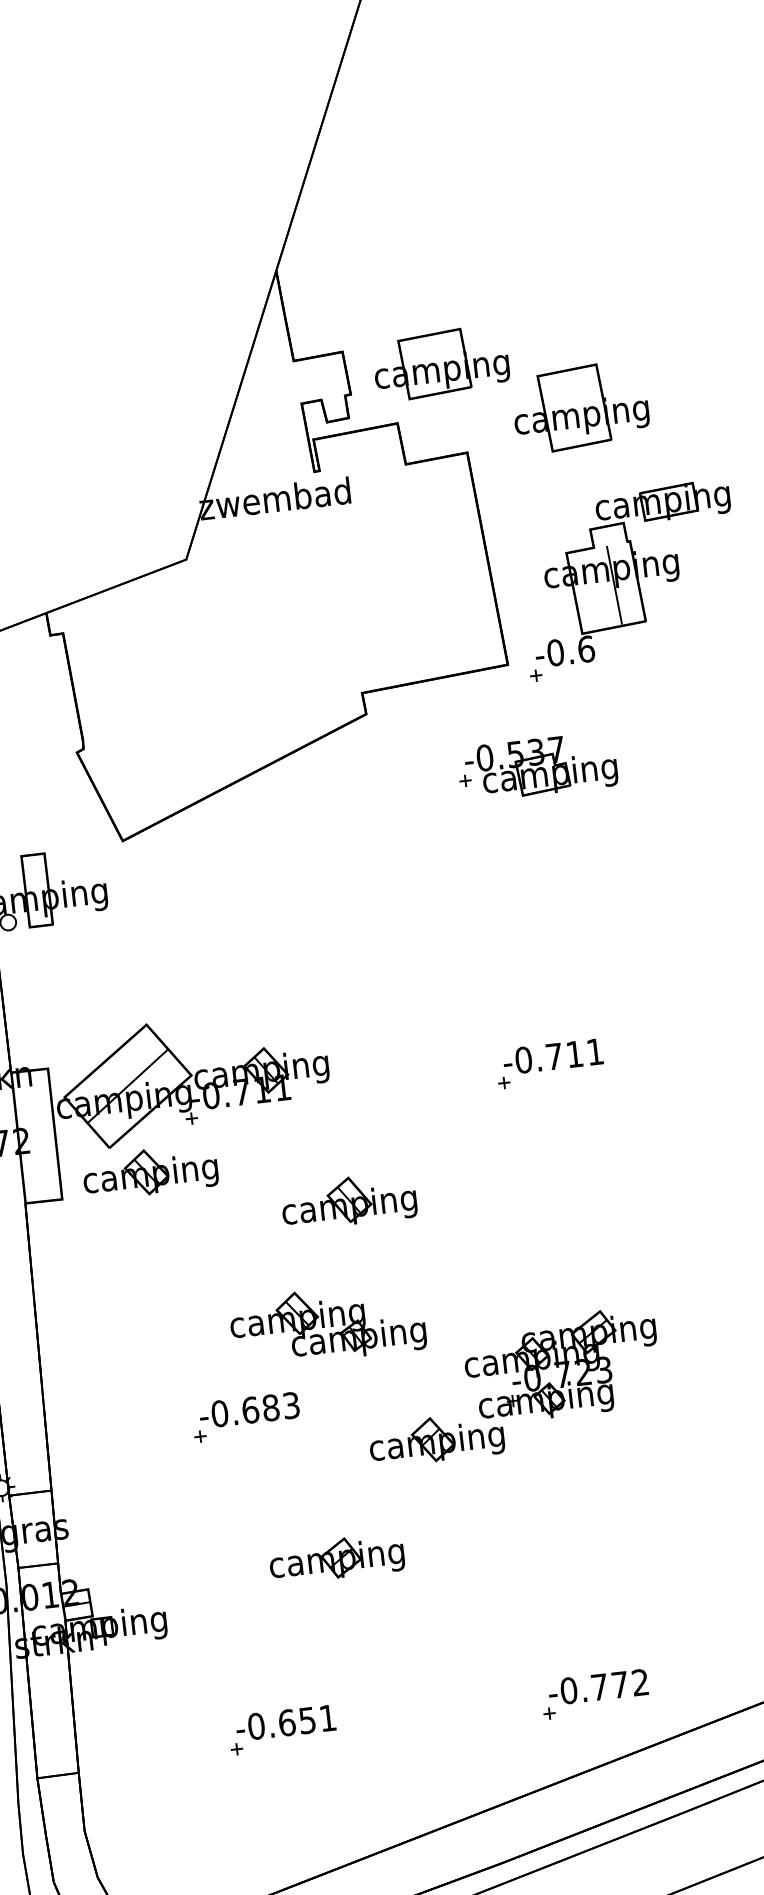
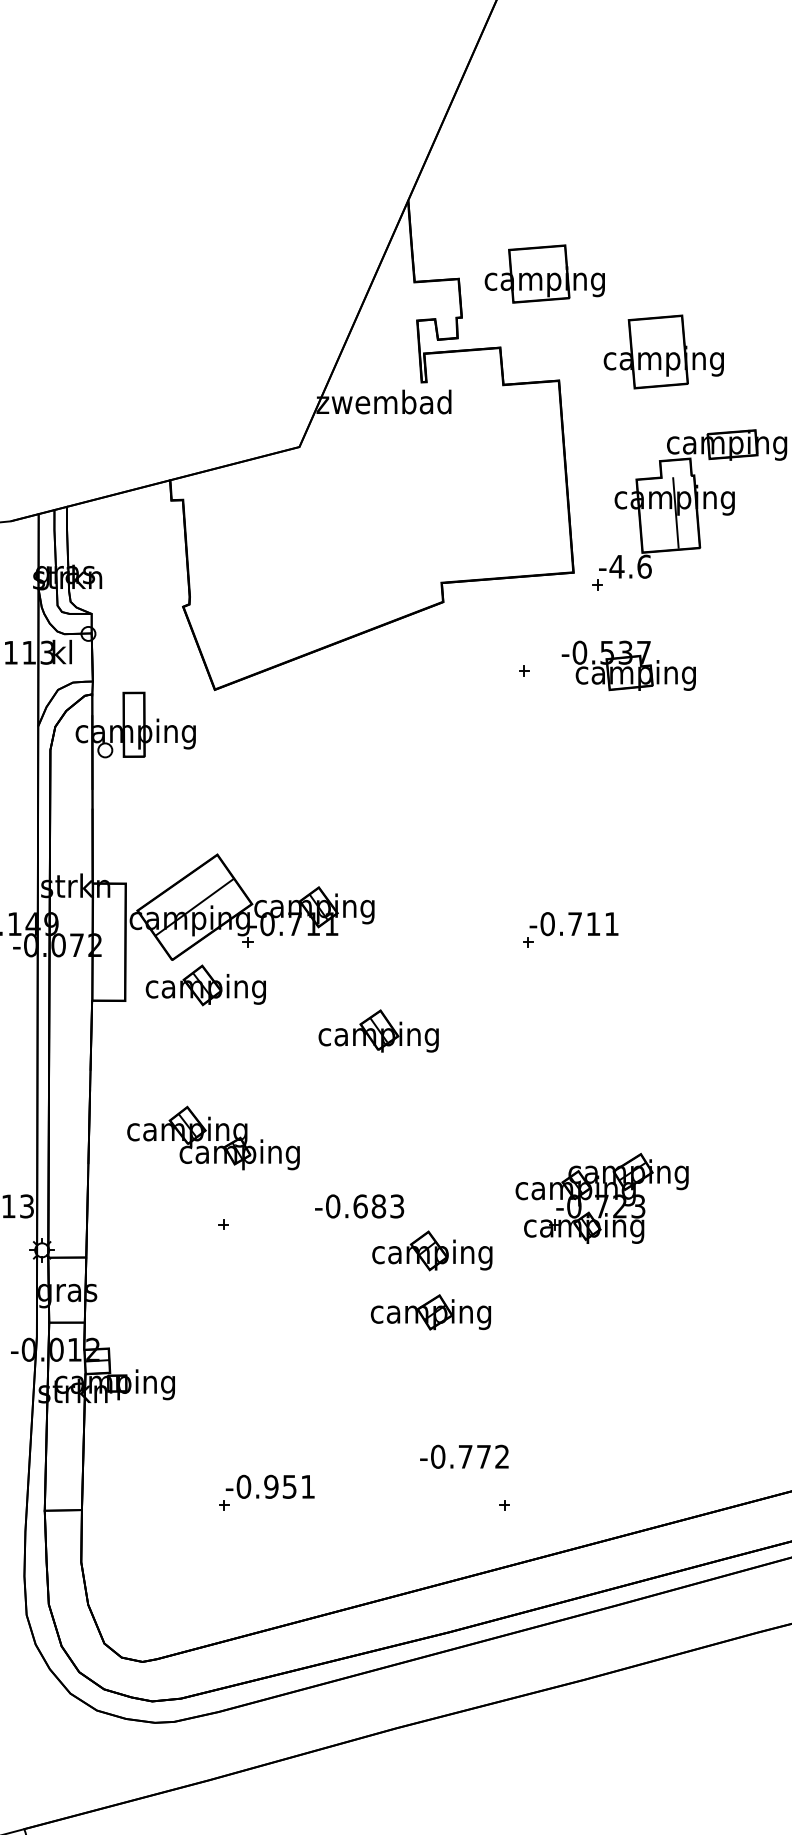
part: (440, 362) -> (544, 273), moved
text: (555, 652) -> (616, 566), -0.6 -> -4.6
part: (540, 766) -> (628, 665), moved
part: (327, 1323) -> (213, 1137), moved
part: (561, 1364) -> (601, 1197), moved
text: (249, 1410) -> (359, 1206), moved
part: (336, 1558) -> (430, 1312), moved
text: (598, 1686) -> (464, 1456), moved
text: (287, 1722) -> (271, 1486), -0.651 -> -0.951

